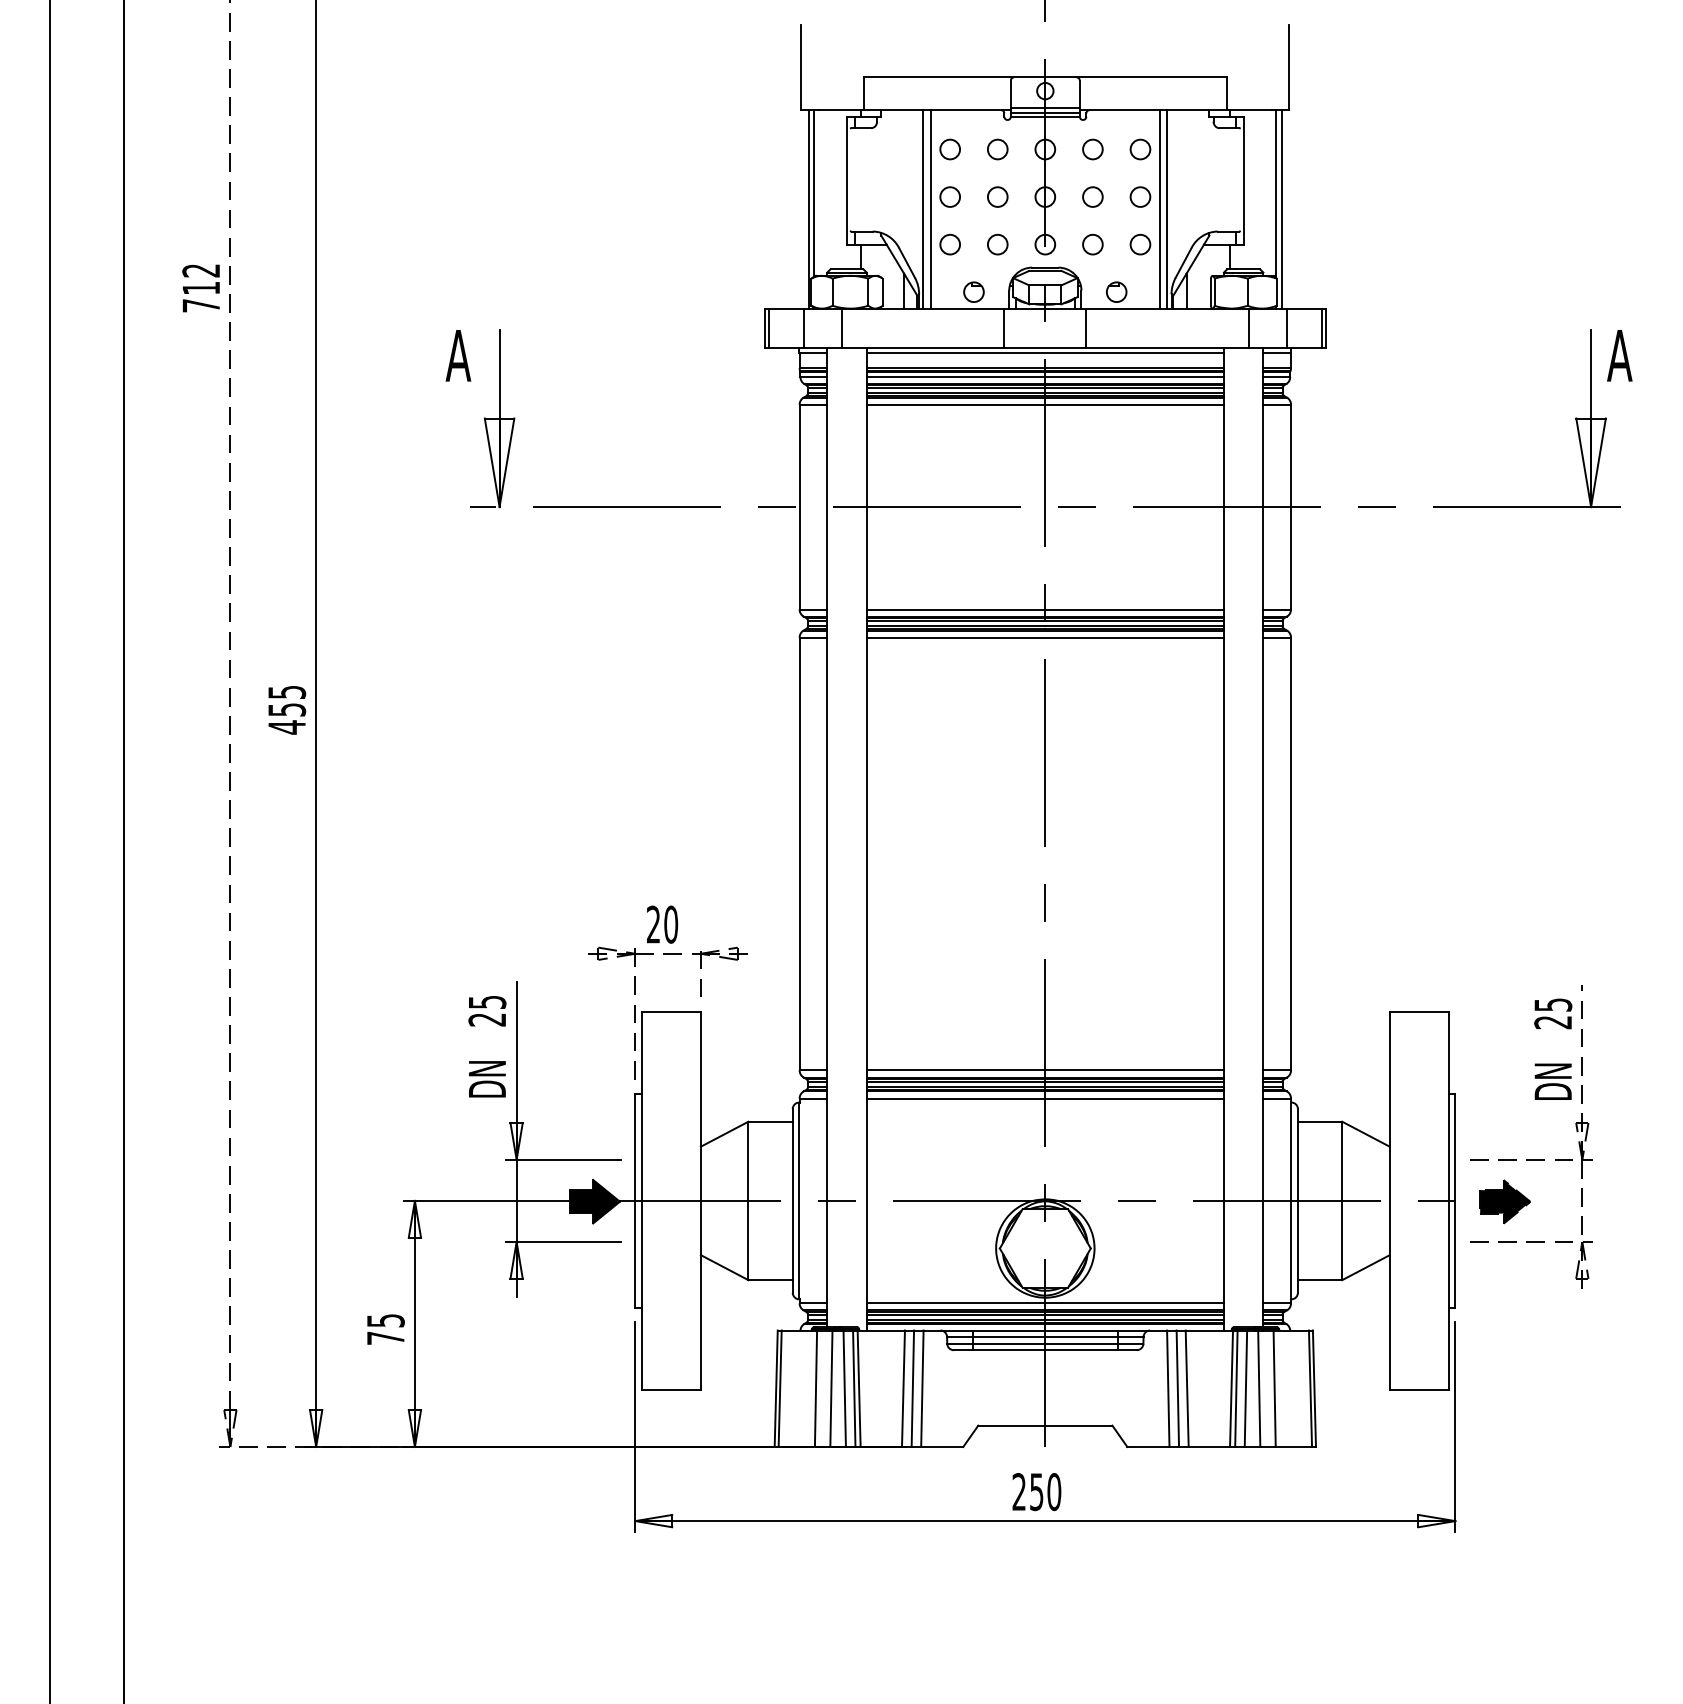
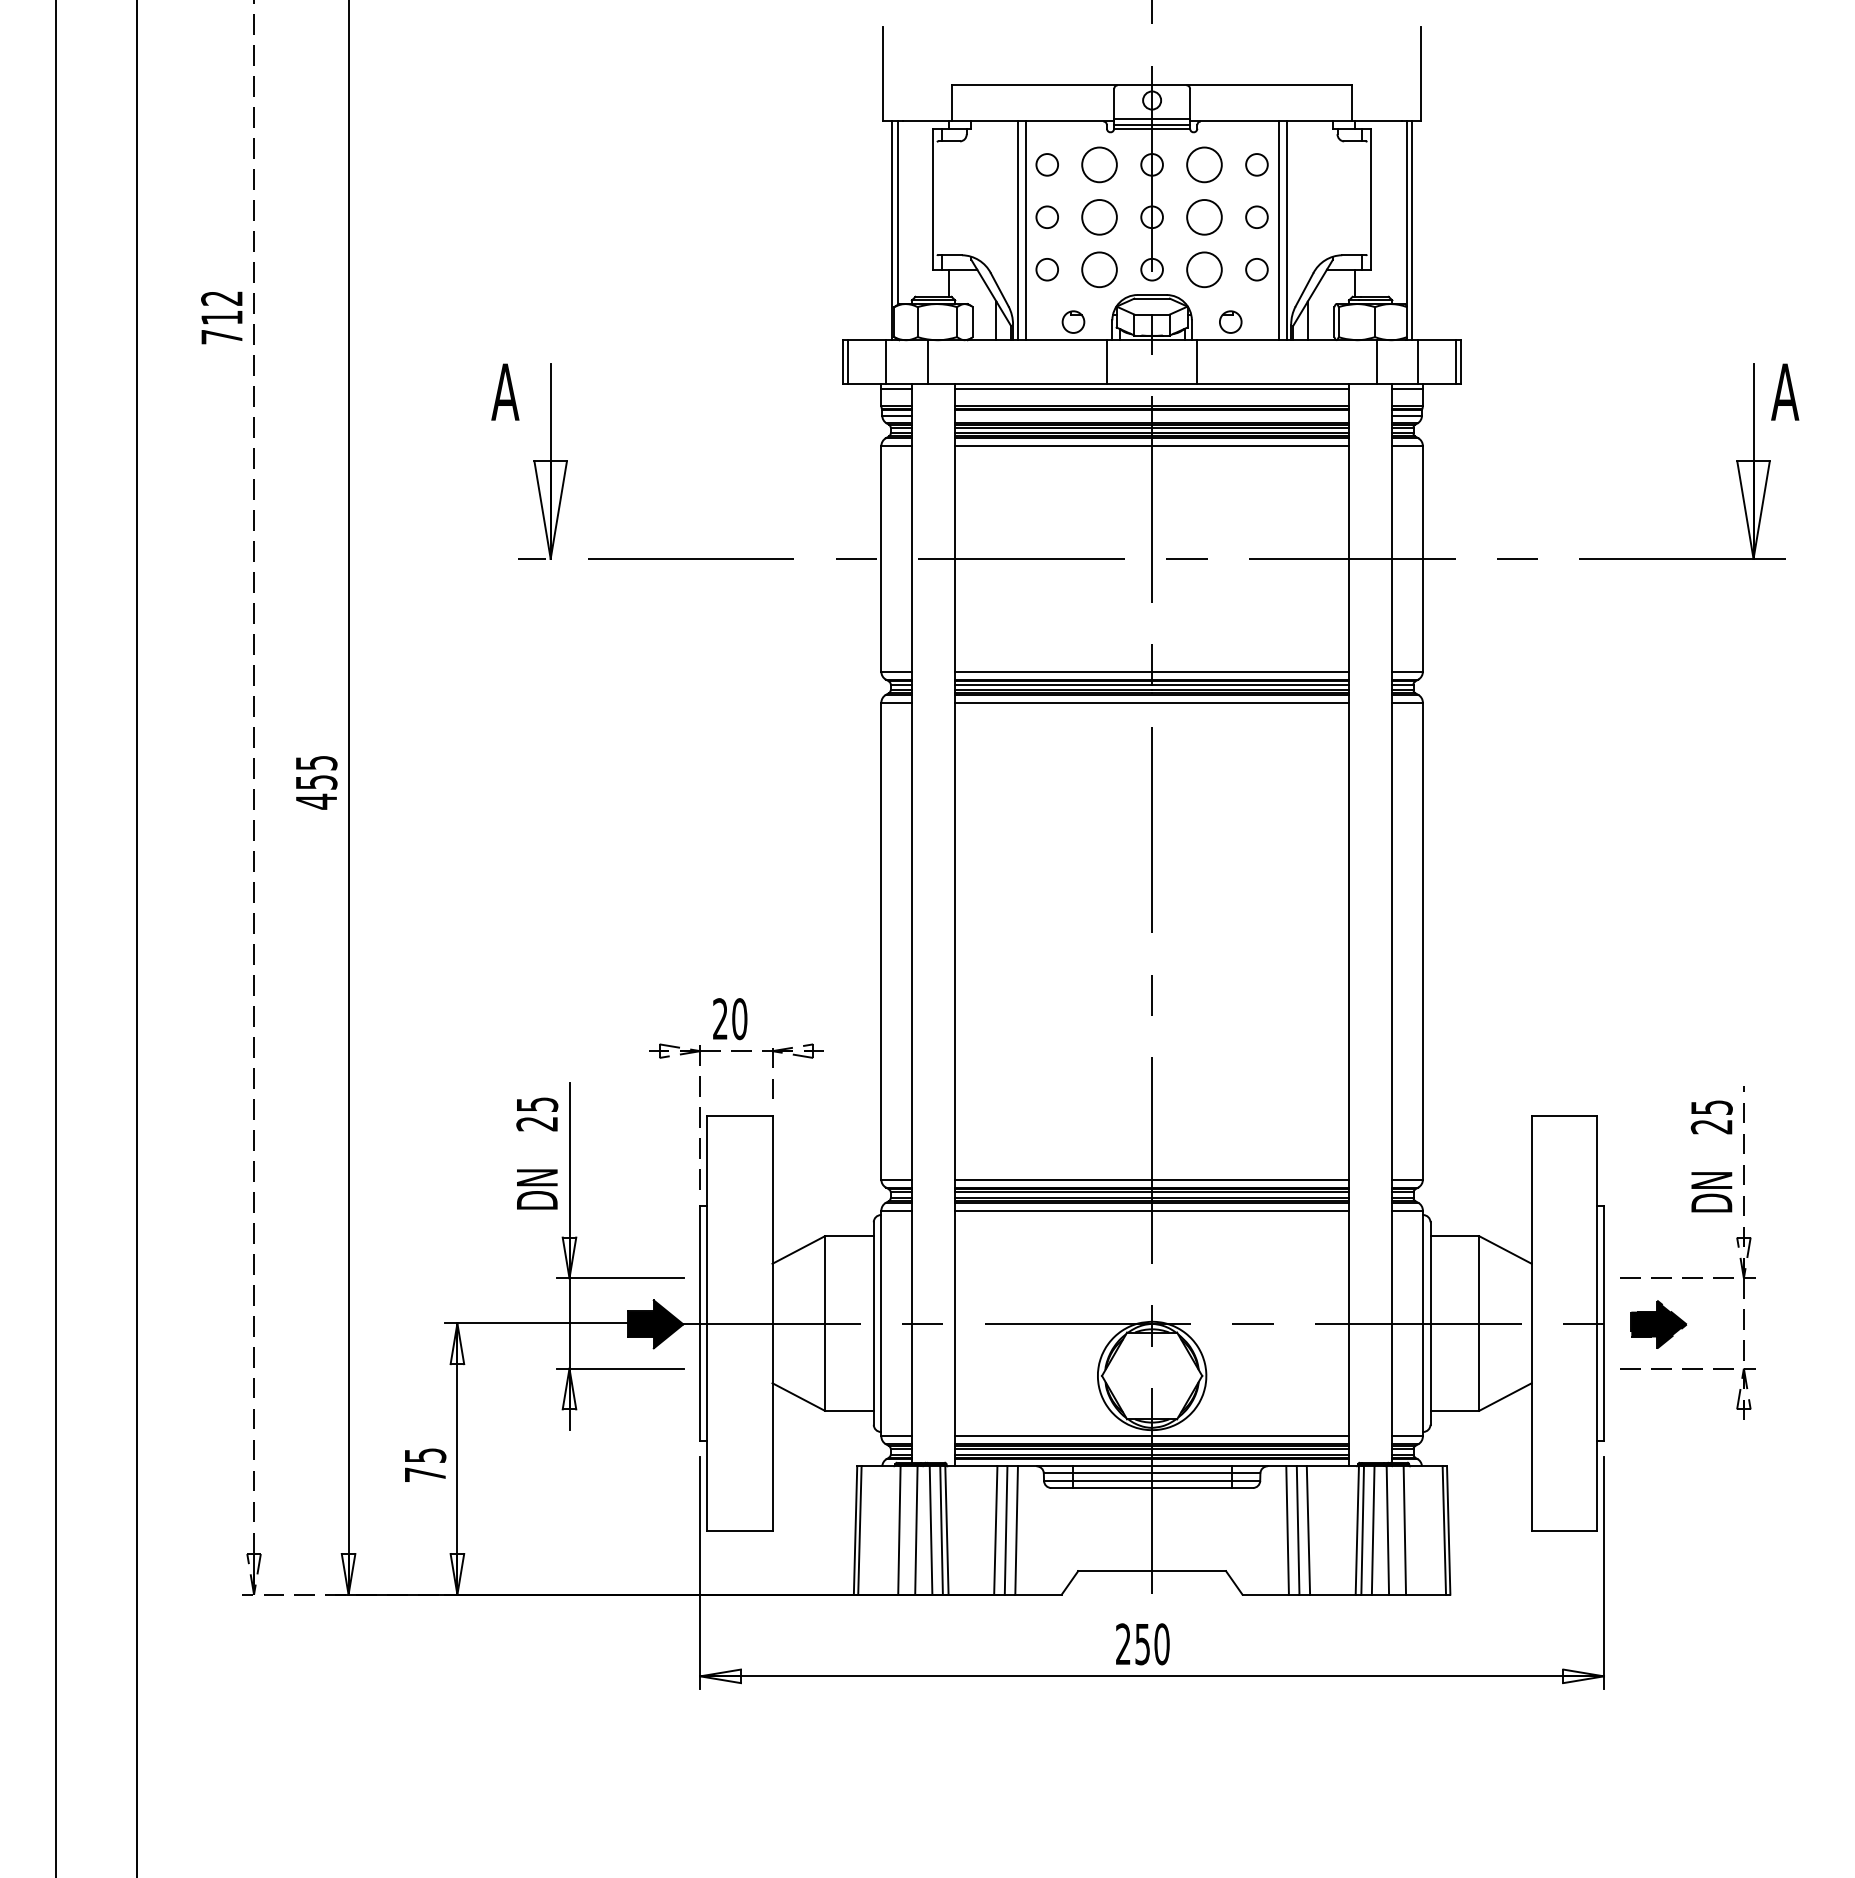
circle: (997, 149) -> (1099, 164), size x1.6
circle: (1092, 149) -> (1204, 164), size x1.6
circle: (997, 196) -> (1099, 216), size x1.6
circle: (1092, 196) -> (1204, 216), size x1.6
circle: (997, 244) -> (1099, 269), size x1.6
circle: (1092, 244) -> (1204, 269), size x1.6
line: (1044, 377) -> (1151, 416), removed

